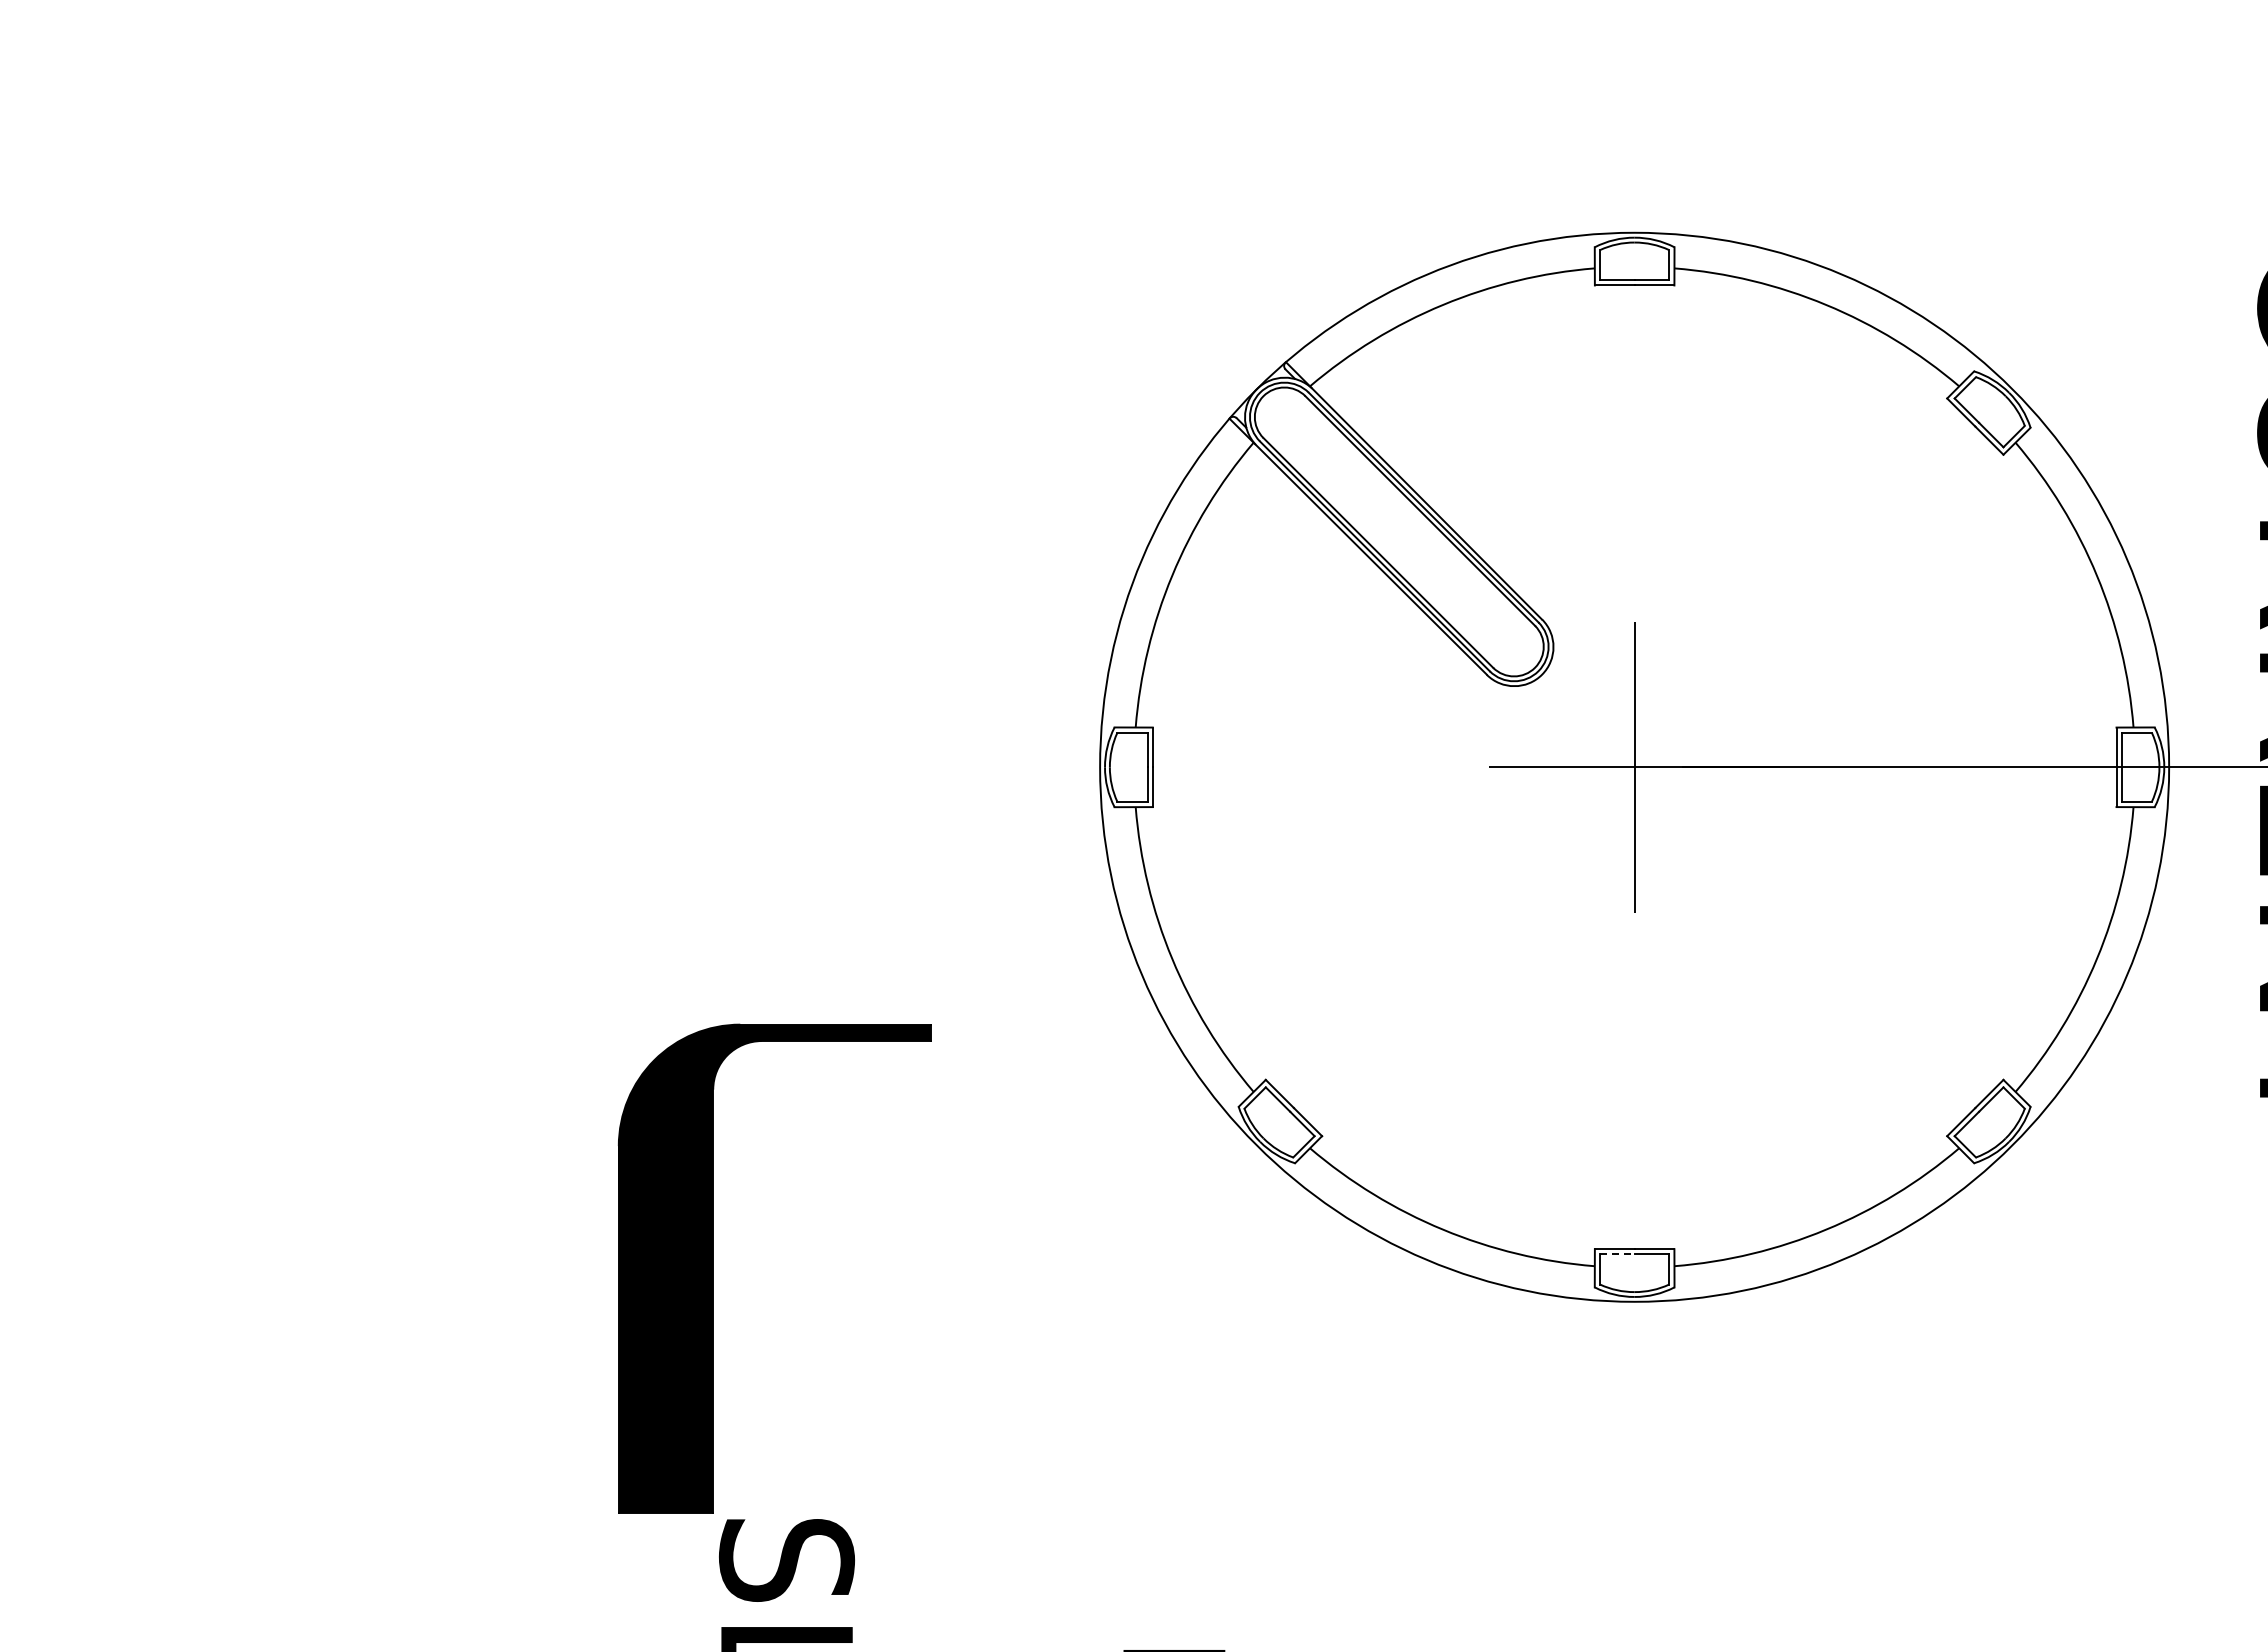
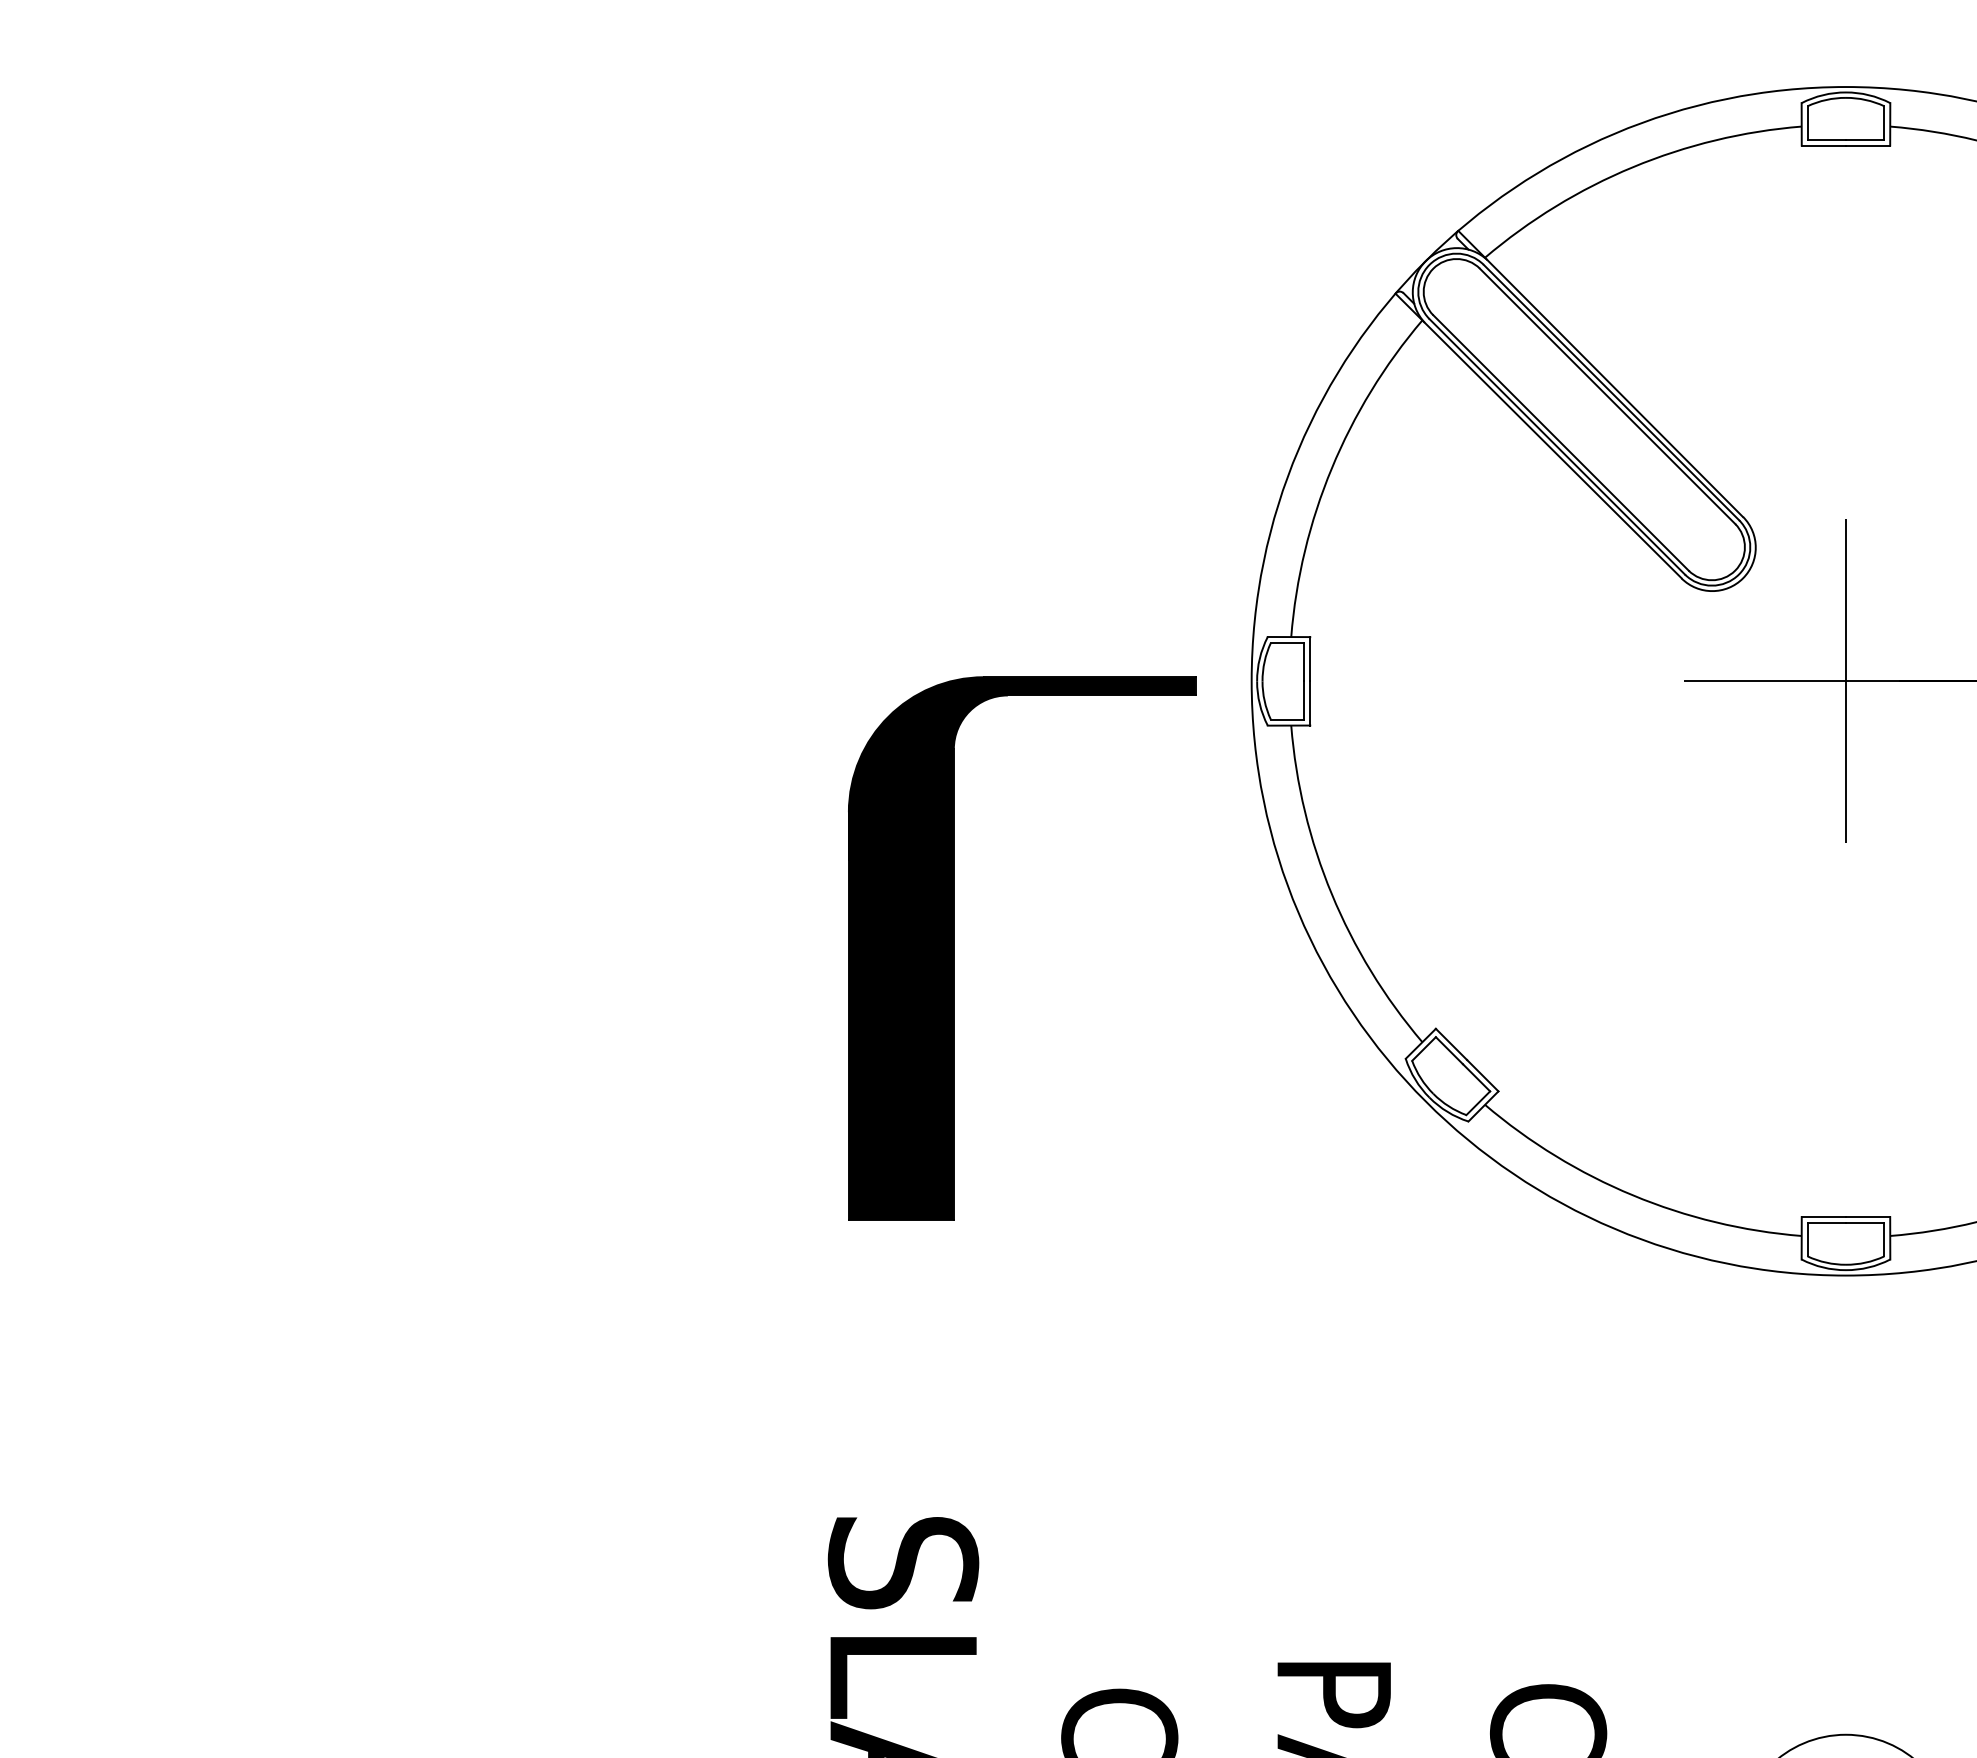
line: (1617, 1254) -> (1826, 1222), dashed -> solid
part: (713, 1268) -> (954, 948), moved

